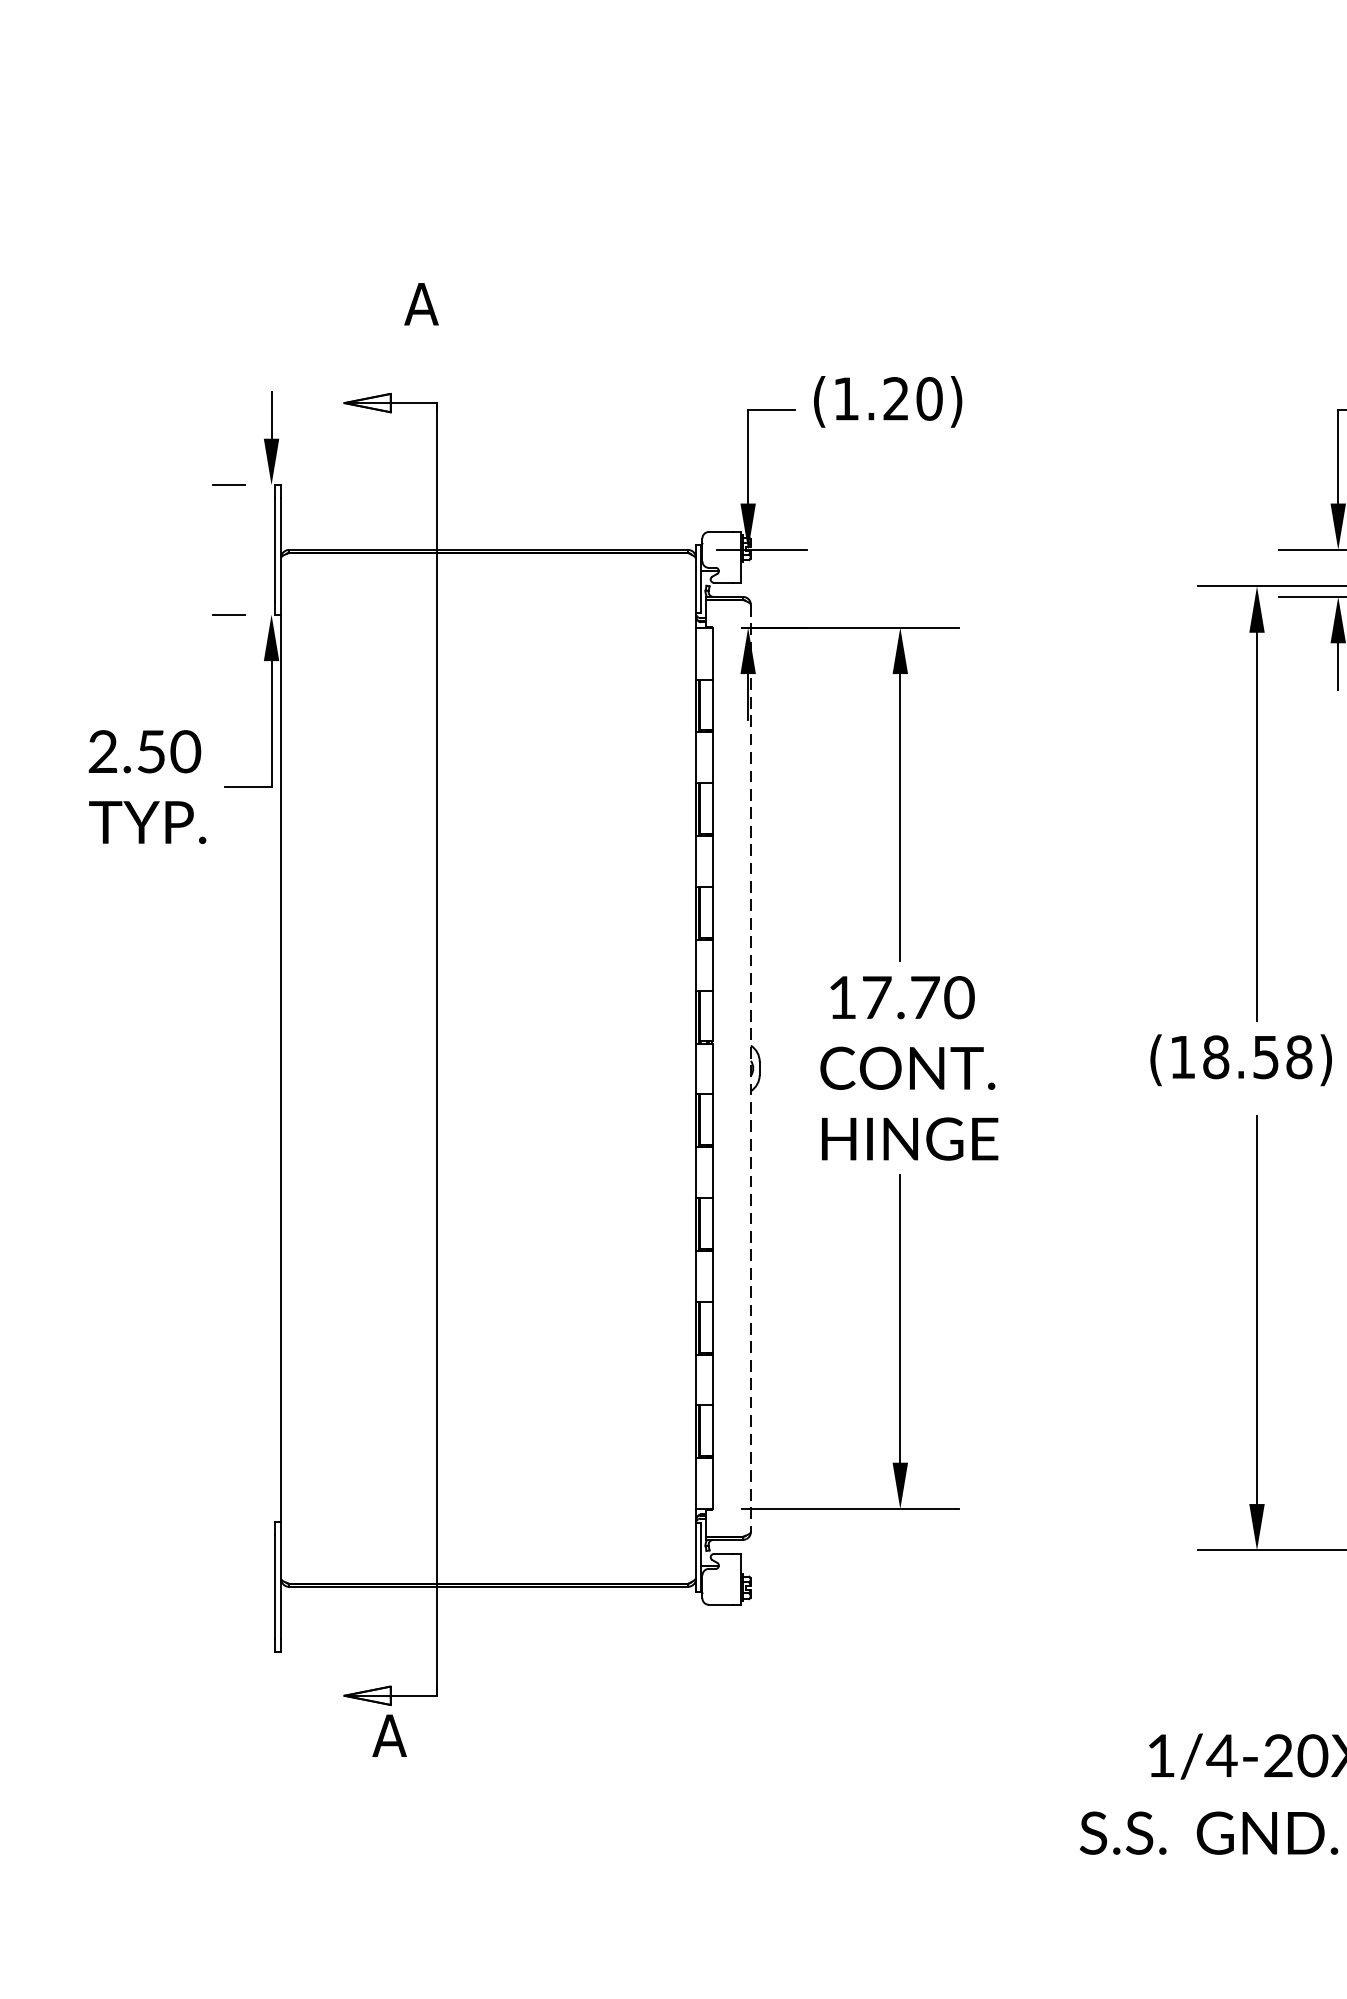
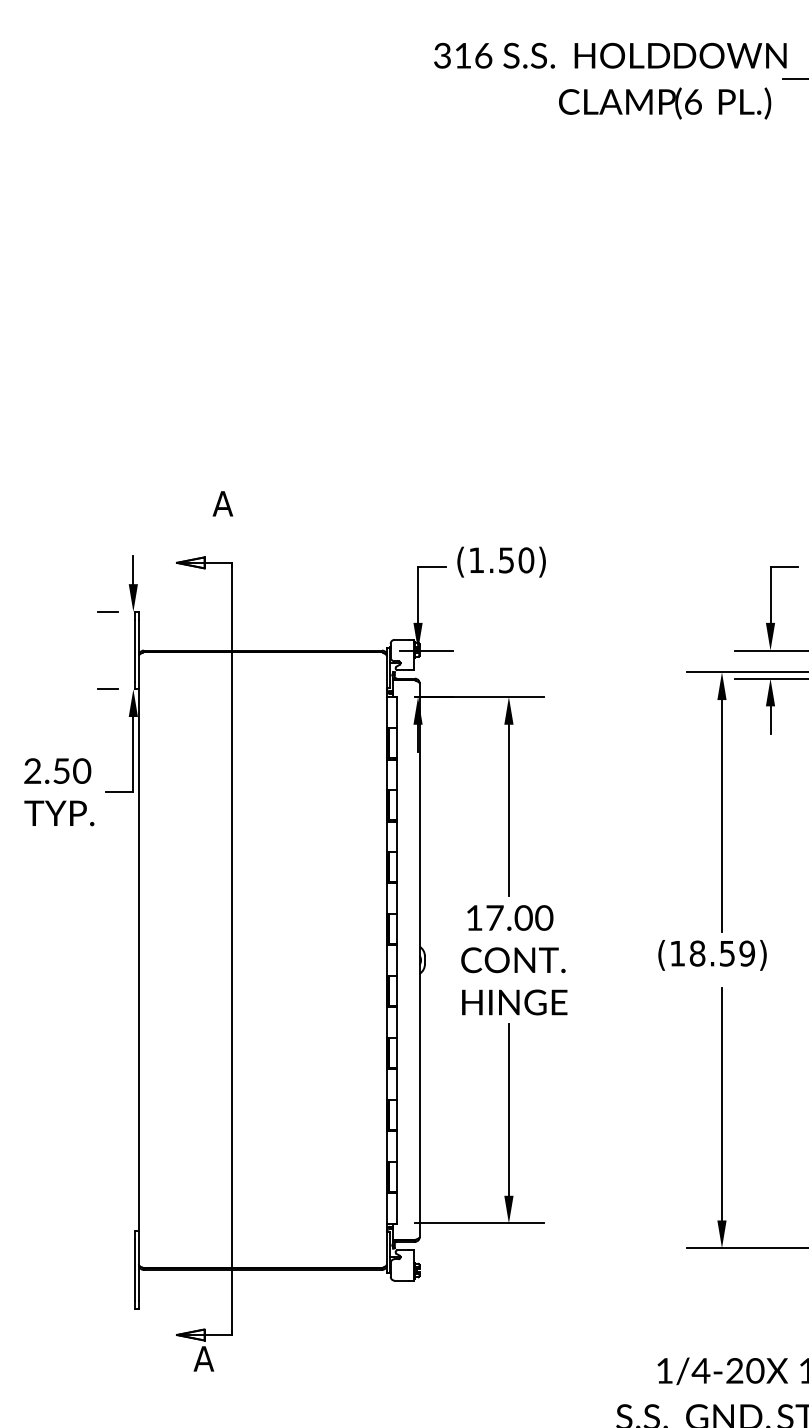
text: (896, 399) -> (506, 560), (1.20) -> (1.50)
text: (924, 996) -> (523, 917), 17.70 -> 17.00
text: (1299, 1057) -> (747, 953), (18.58) -> (18.59)
line: (750, 1068) -> (419, 960), dashed -> solid

